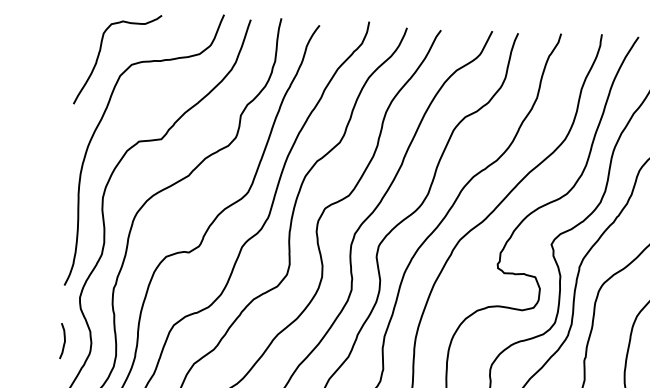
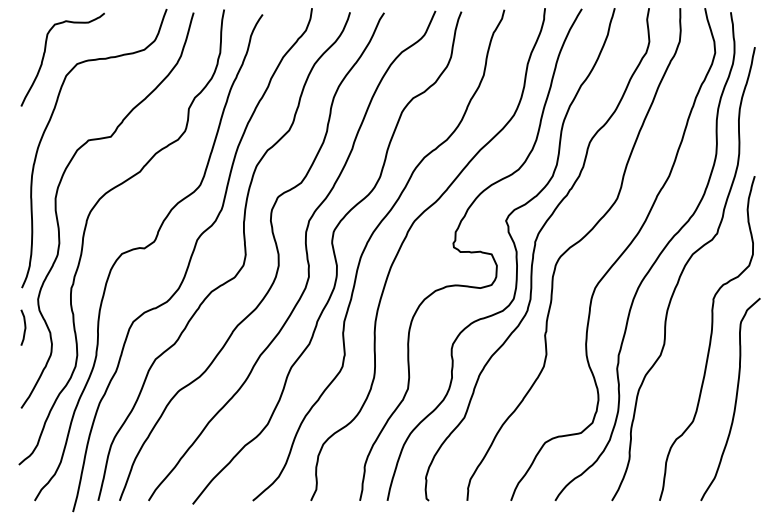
curve: (64, 340) -> (24, 327), moved

